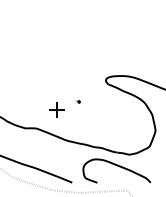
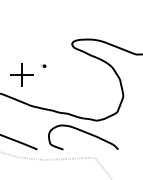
part: (57, 110) -> (22, 75), size x1.43

